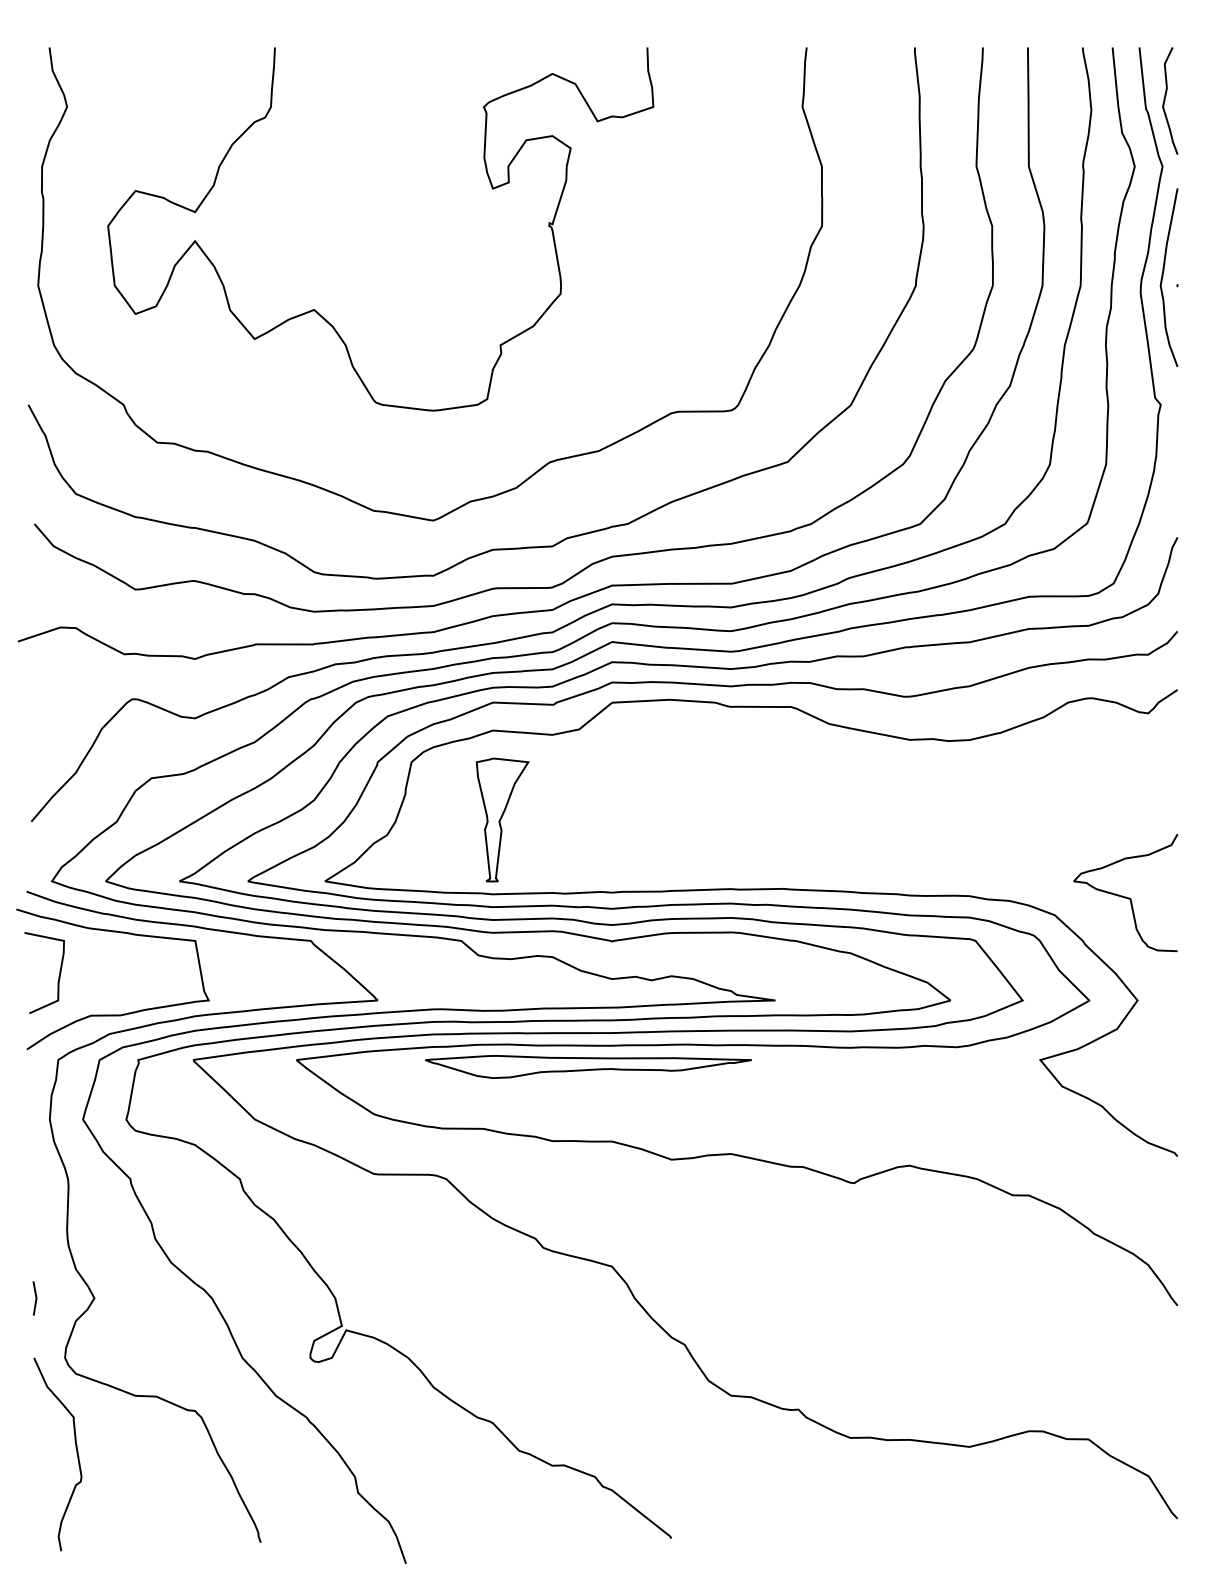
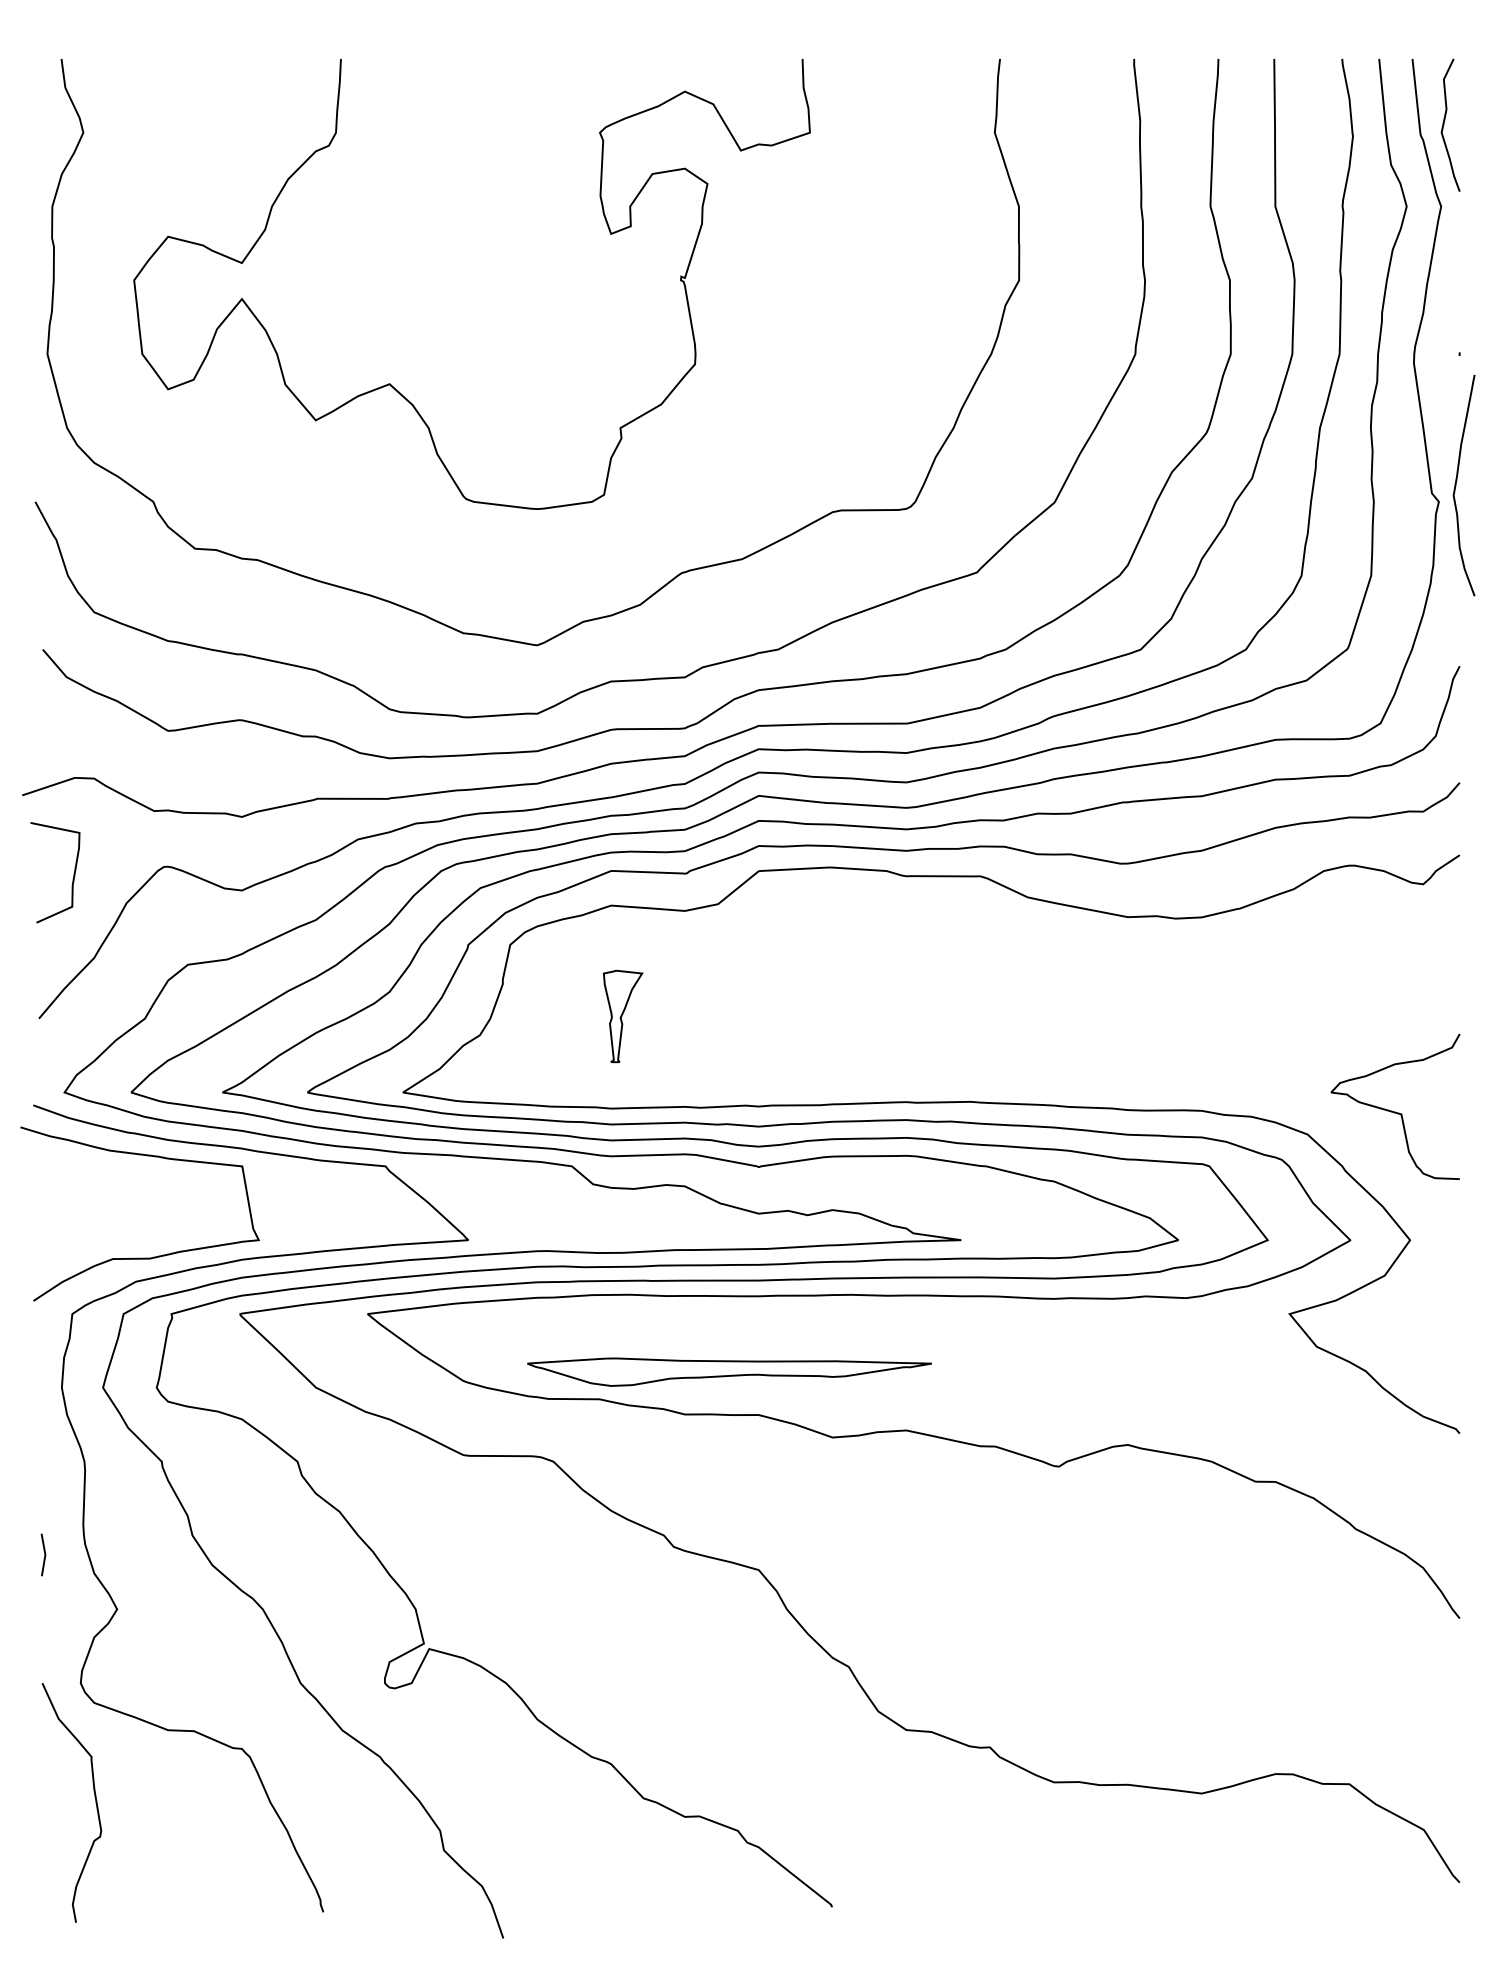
curve: (1163, 276) -> (1457, 484), moved
part: (502, 819) -> (622, 1015), size x0.6
curve: (58, 976) -> (72, 877), moved
part: (588, 1066) -> (729, 1371), moved
line: (35, 1298) -> (44, 1555), moved

